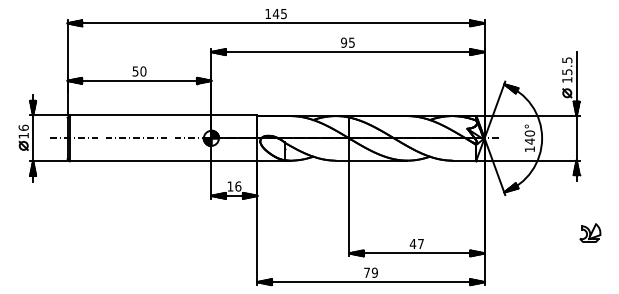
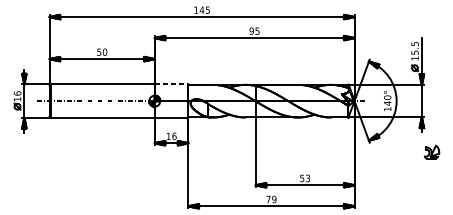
line: (234, 115) -> (171, 84), solid -> dashed
part: (590, 232) -> (431, 151), moved
text: (416, 243) -> (304, 178), 47 -> 53

